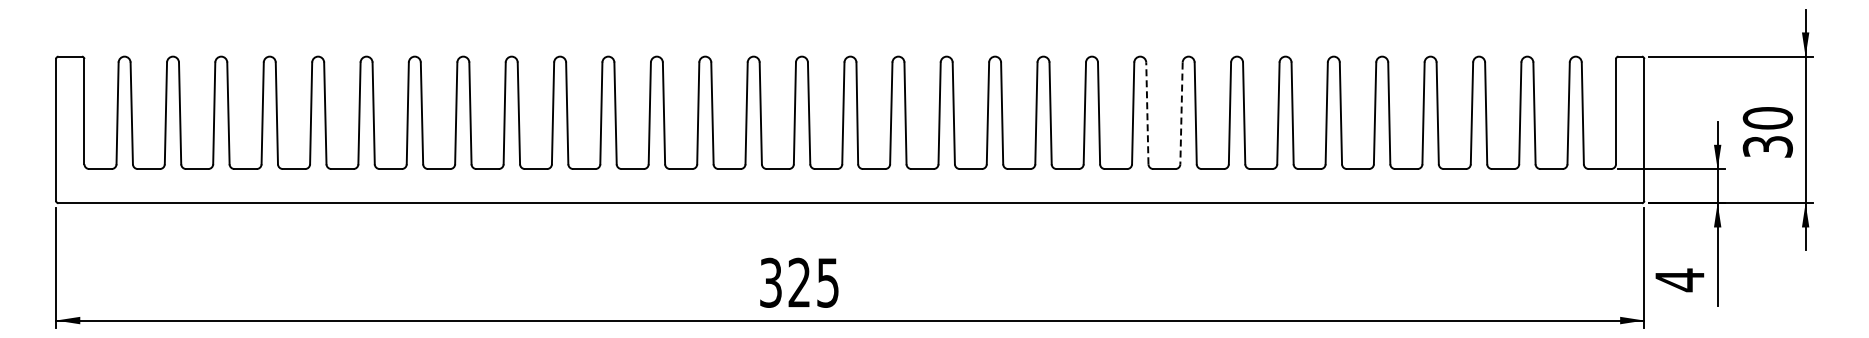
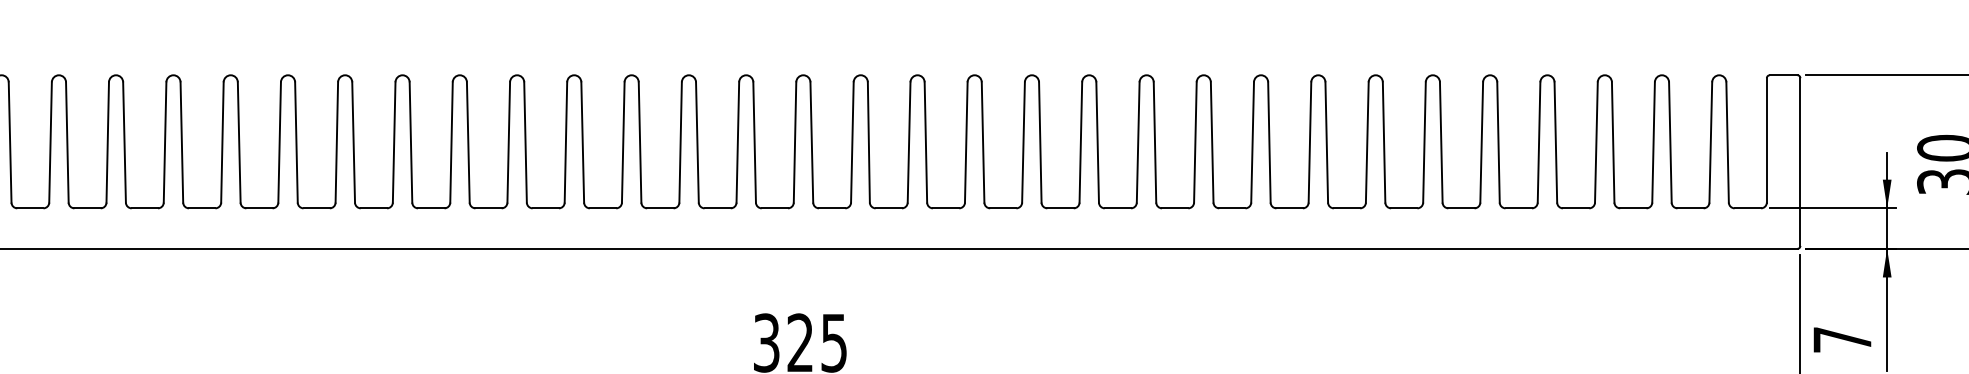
line: (1147, 113) -> (1212, 142), dashed -> solid
line: (1181, 113) -> (1252, 142), dashed -> solid
text: (1679, 280) -> (1842, 340), 4 -> 7

